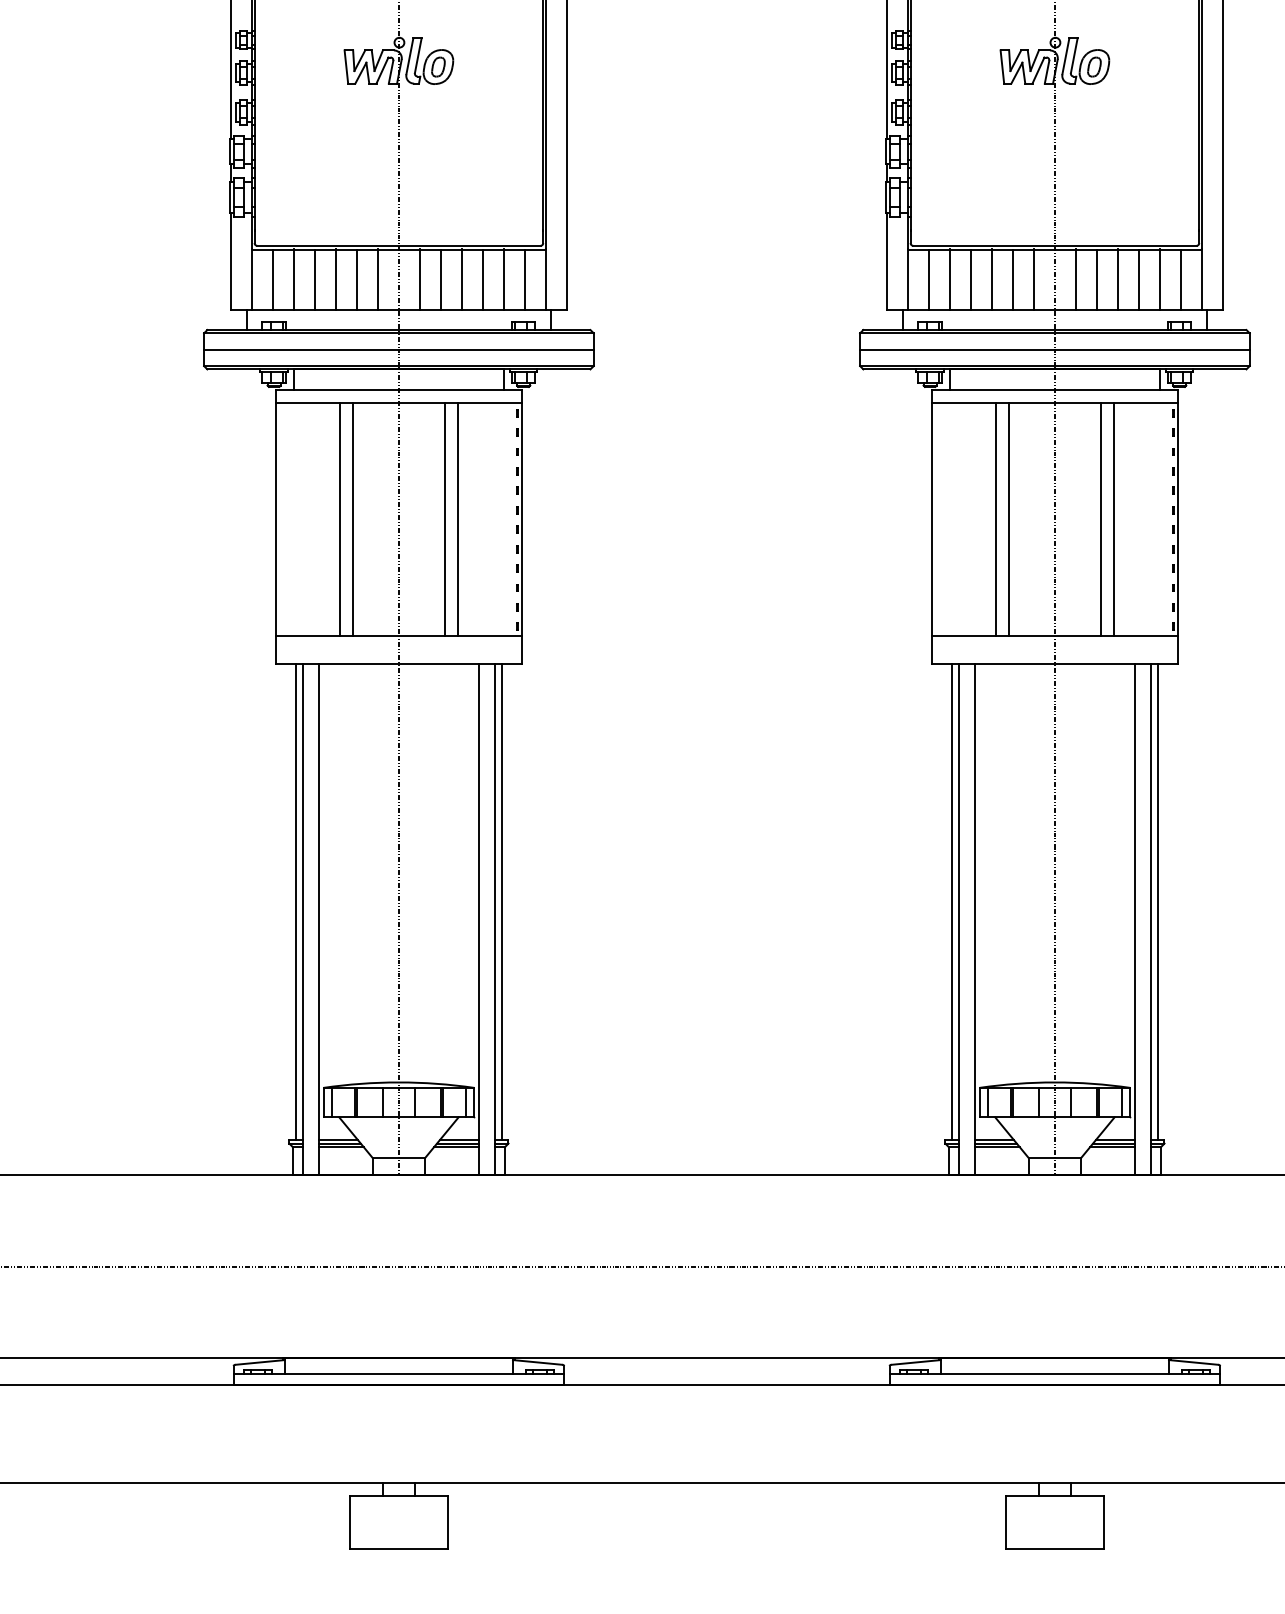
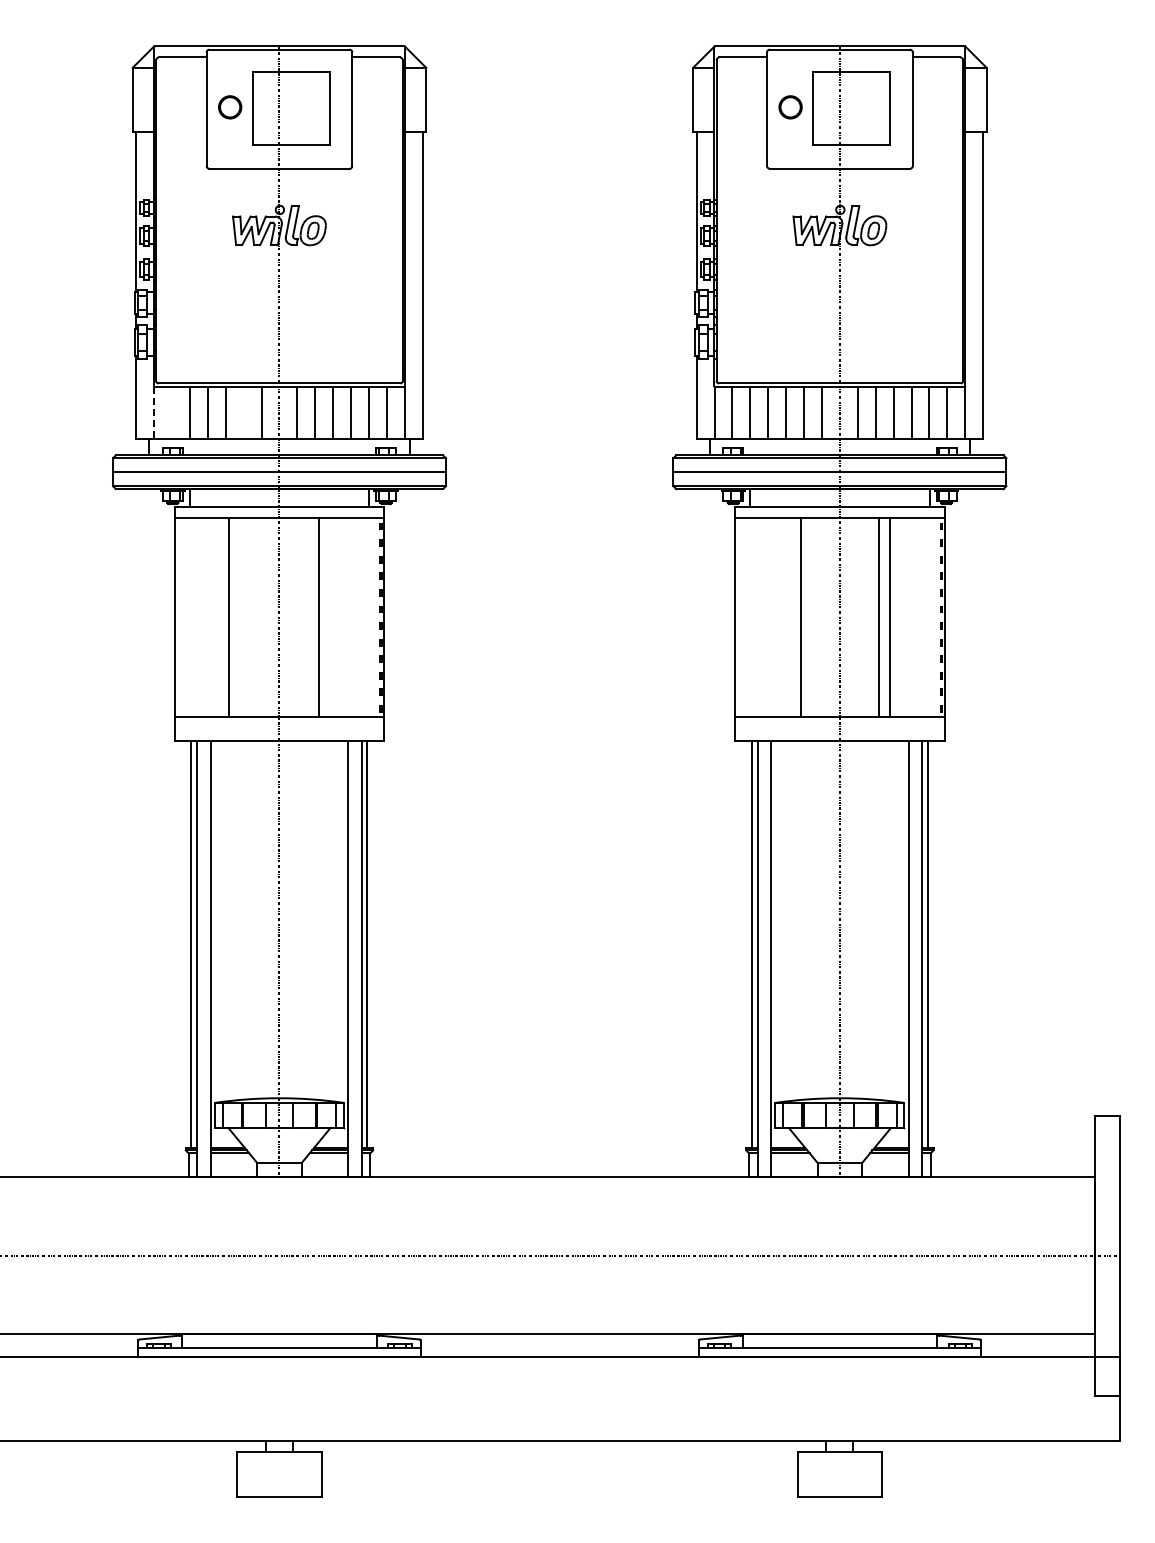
line: (272, 279) -> (171, 412), removed
line: (356, 279) -> (243, 412), removed
line: (252, 280) -> (154, 413), solid -> dashed
line: (353, 519) -> (240, 617), removed
line: (457, 519) -> (329, 617), removed
line: (995, 519) -> (789, 617), removed

